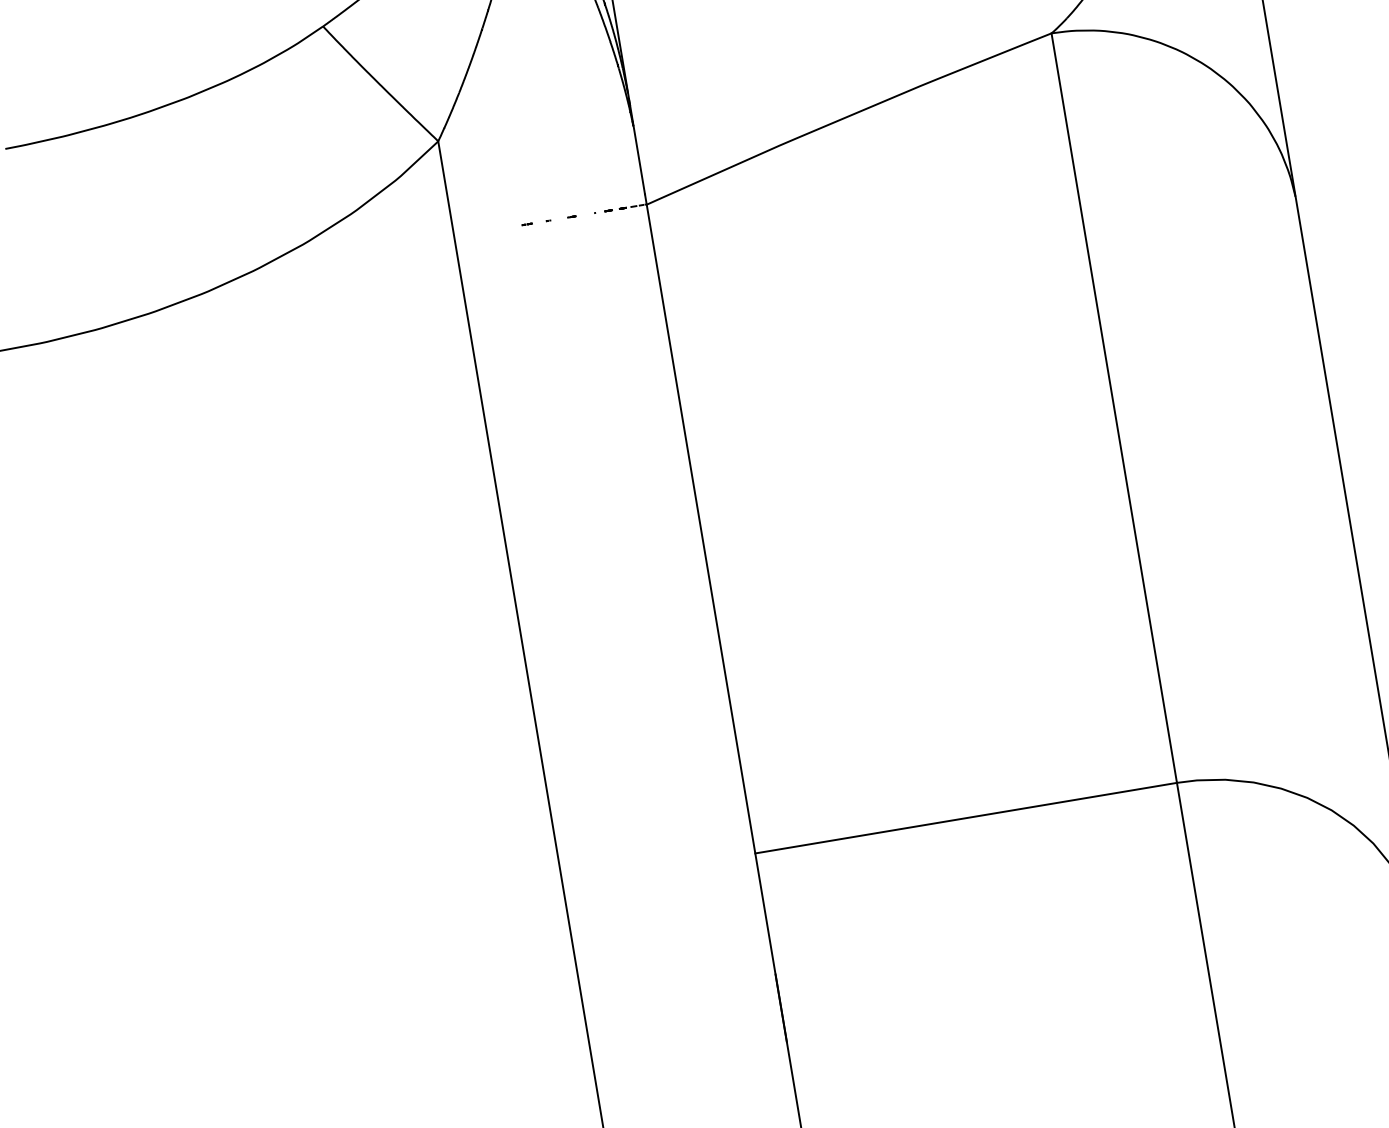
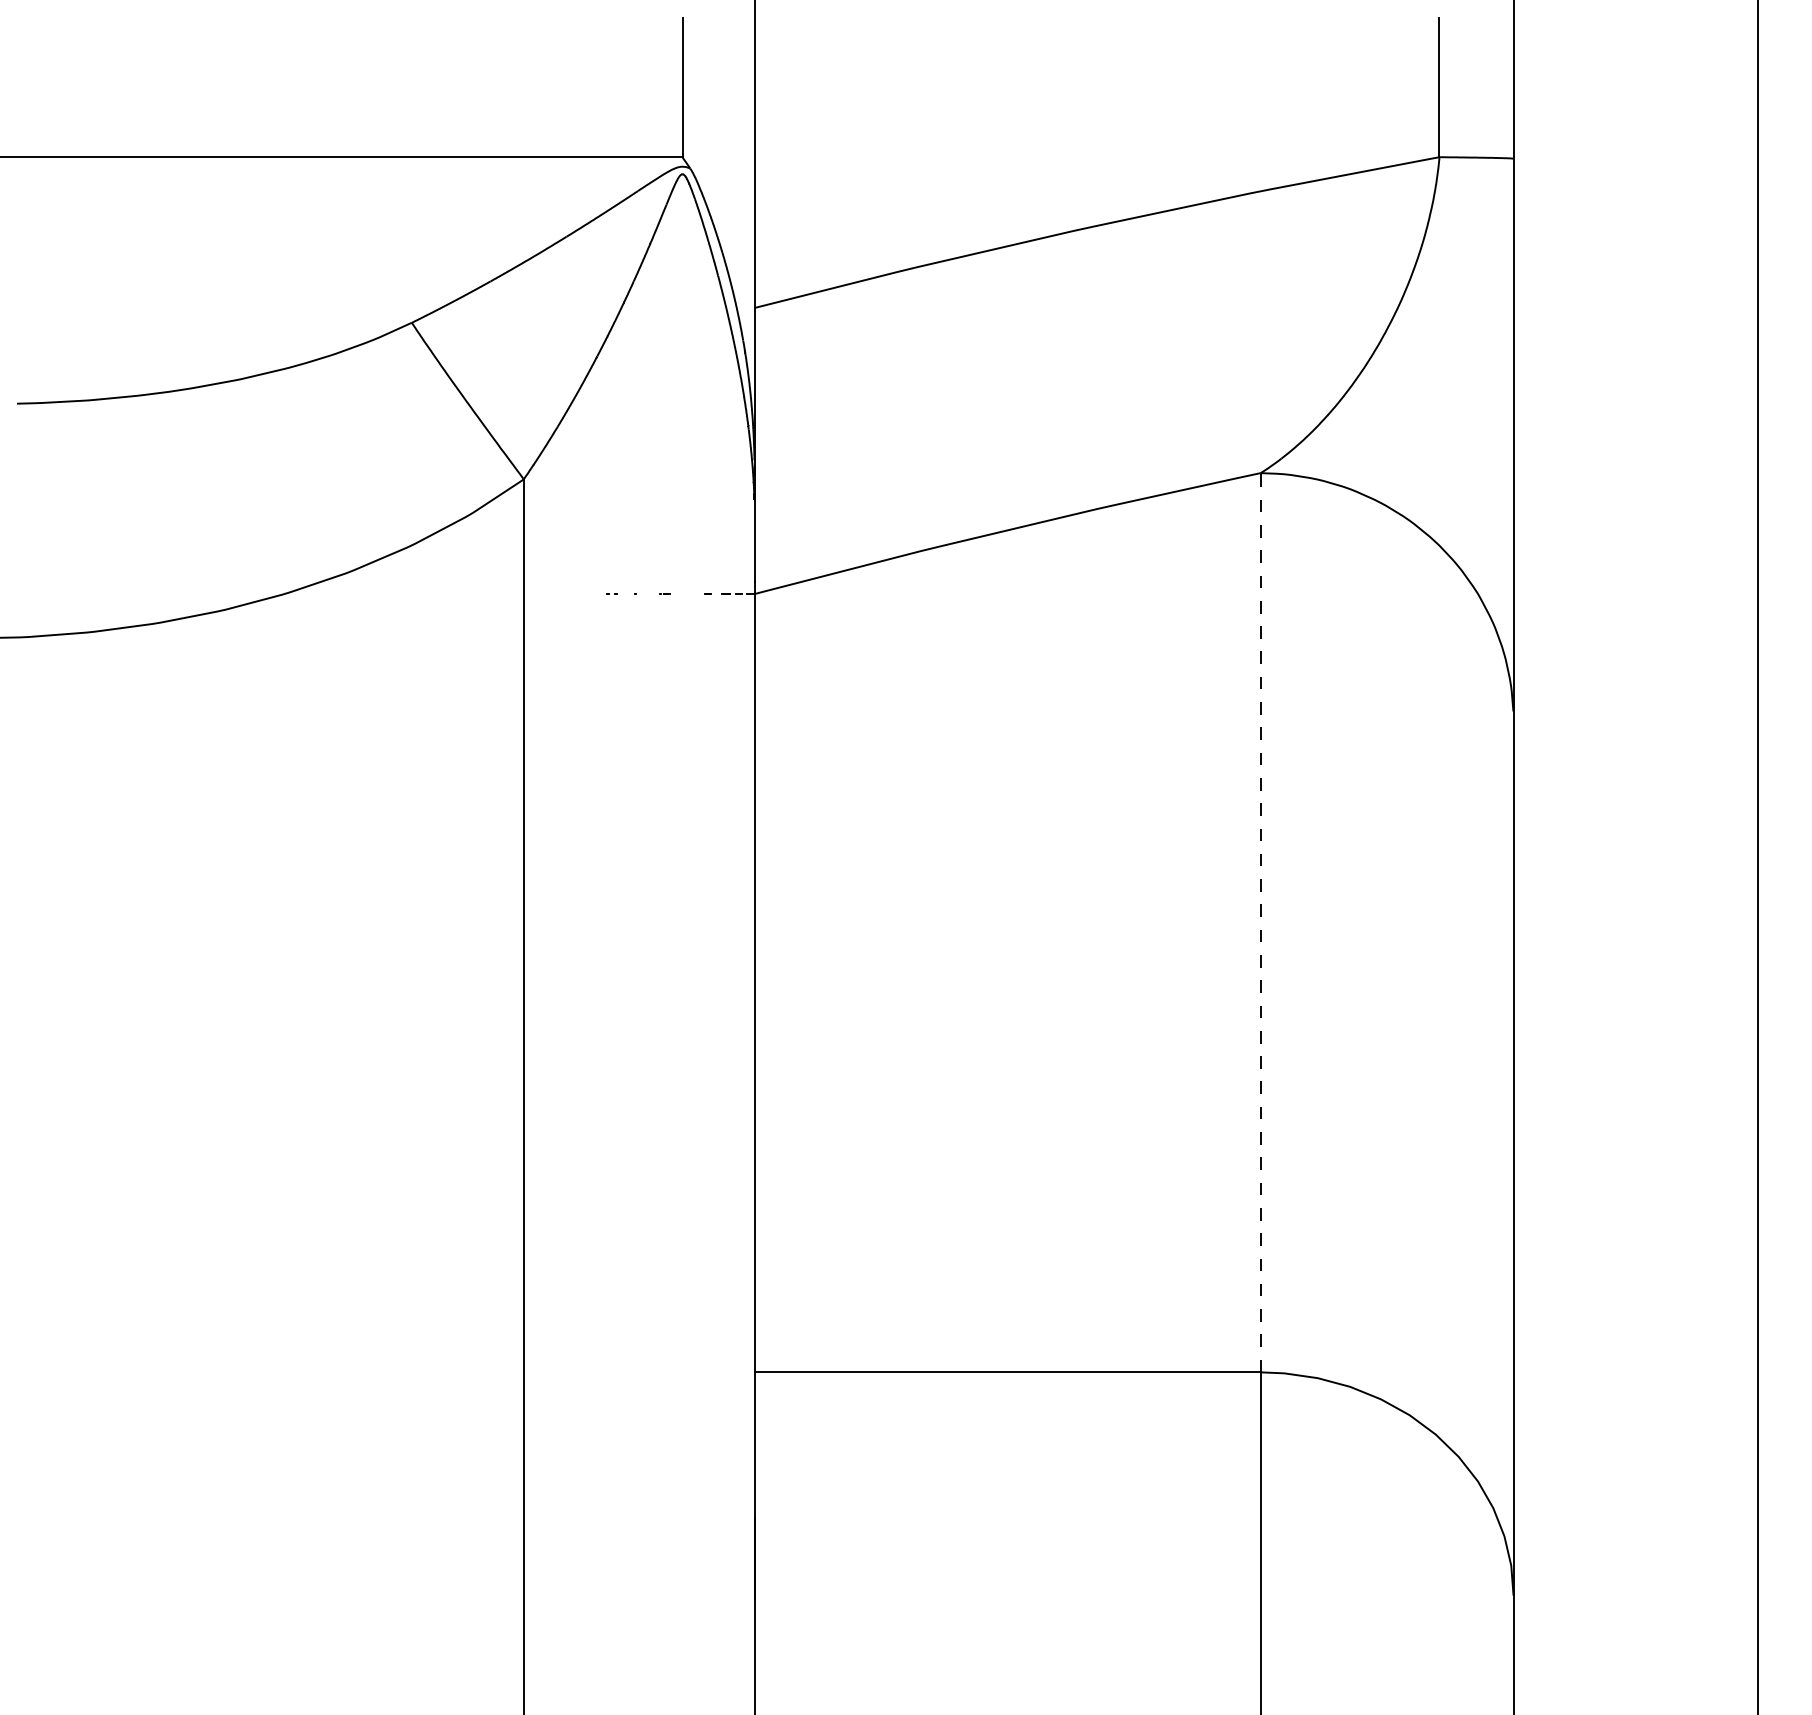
line: (1114, 407) -> (1260, 922), solid -> dashed

